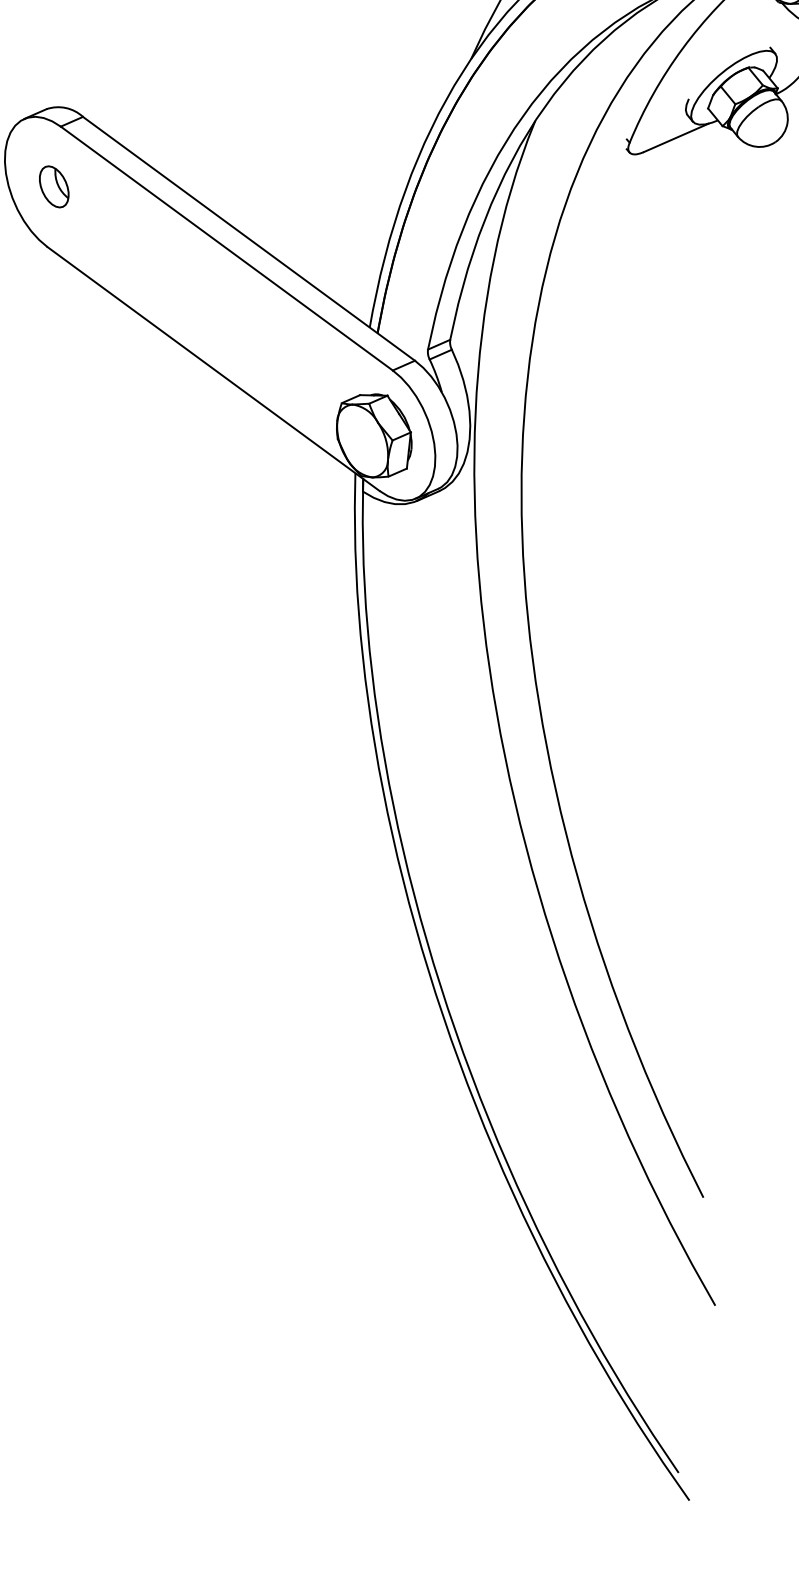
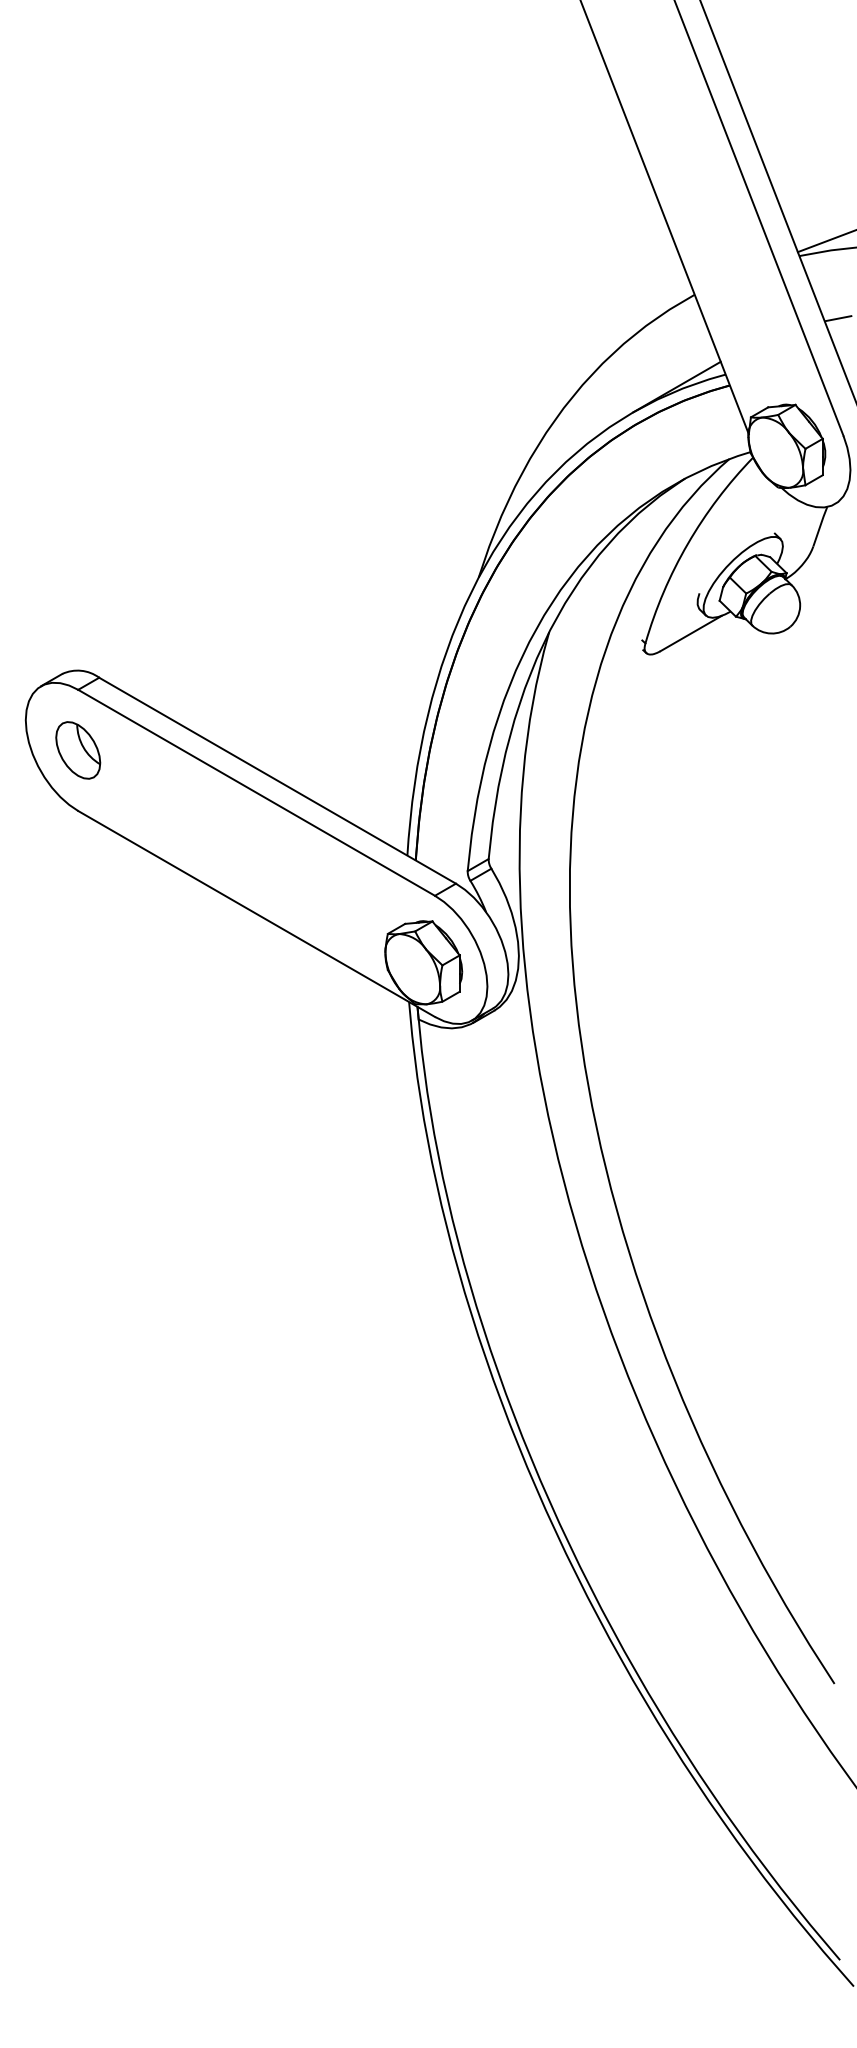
part: (54, 186) -> (78, 750), size x1.43

